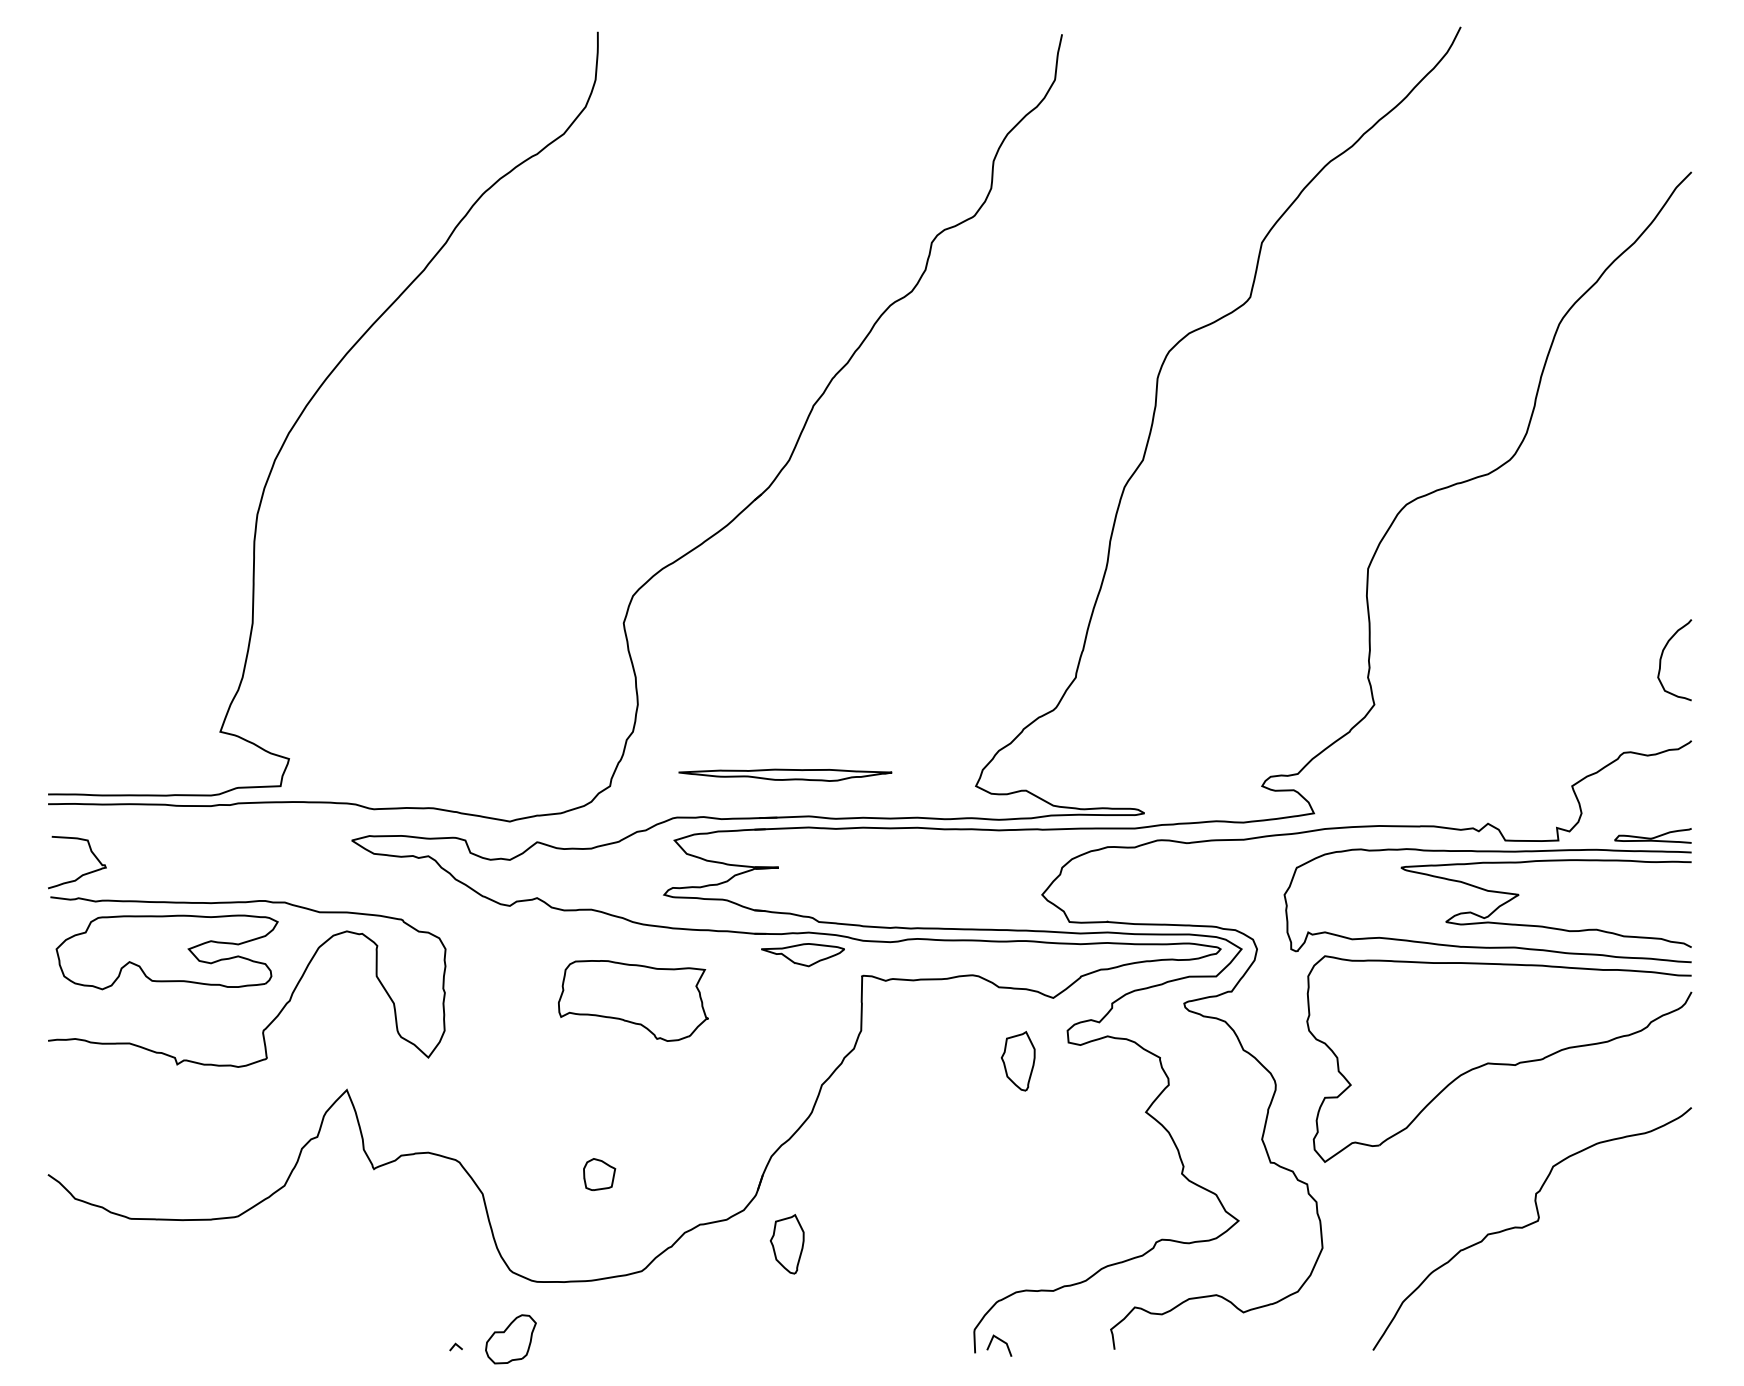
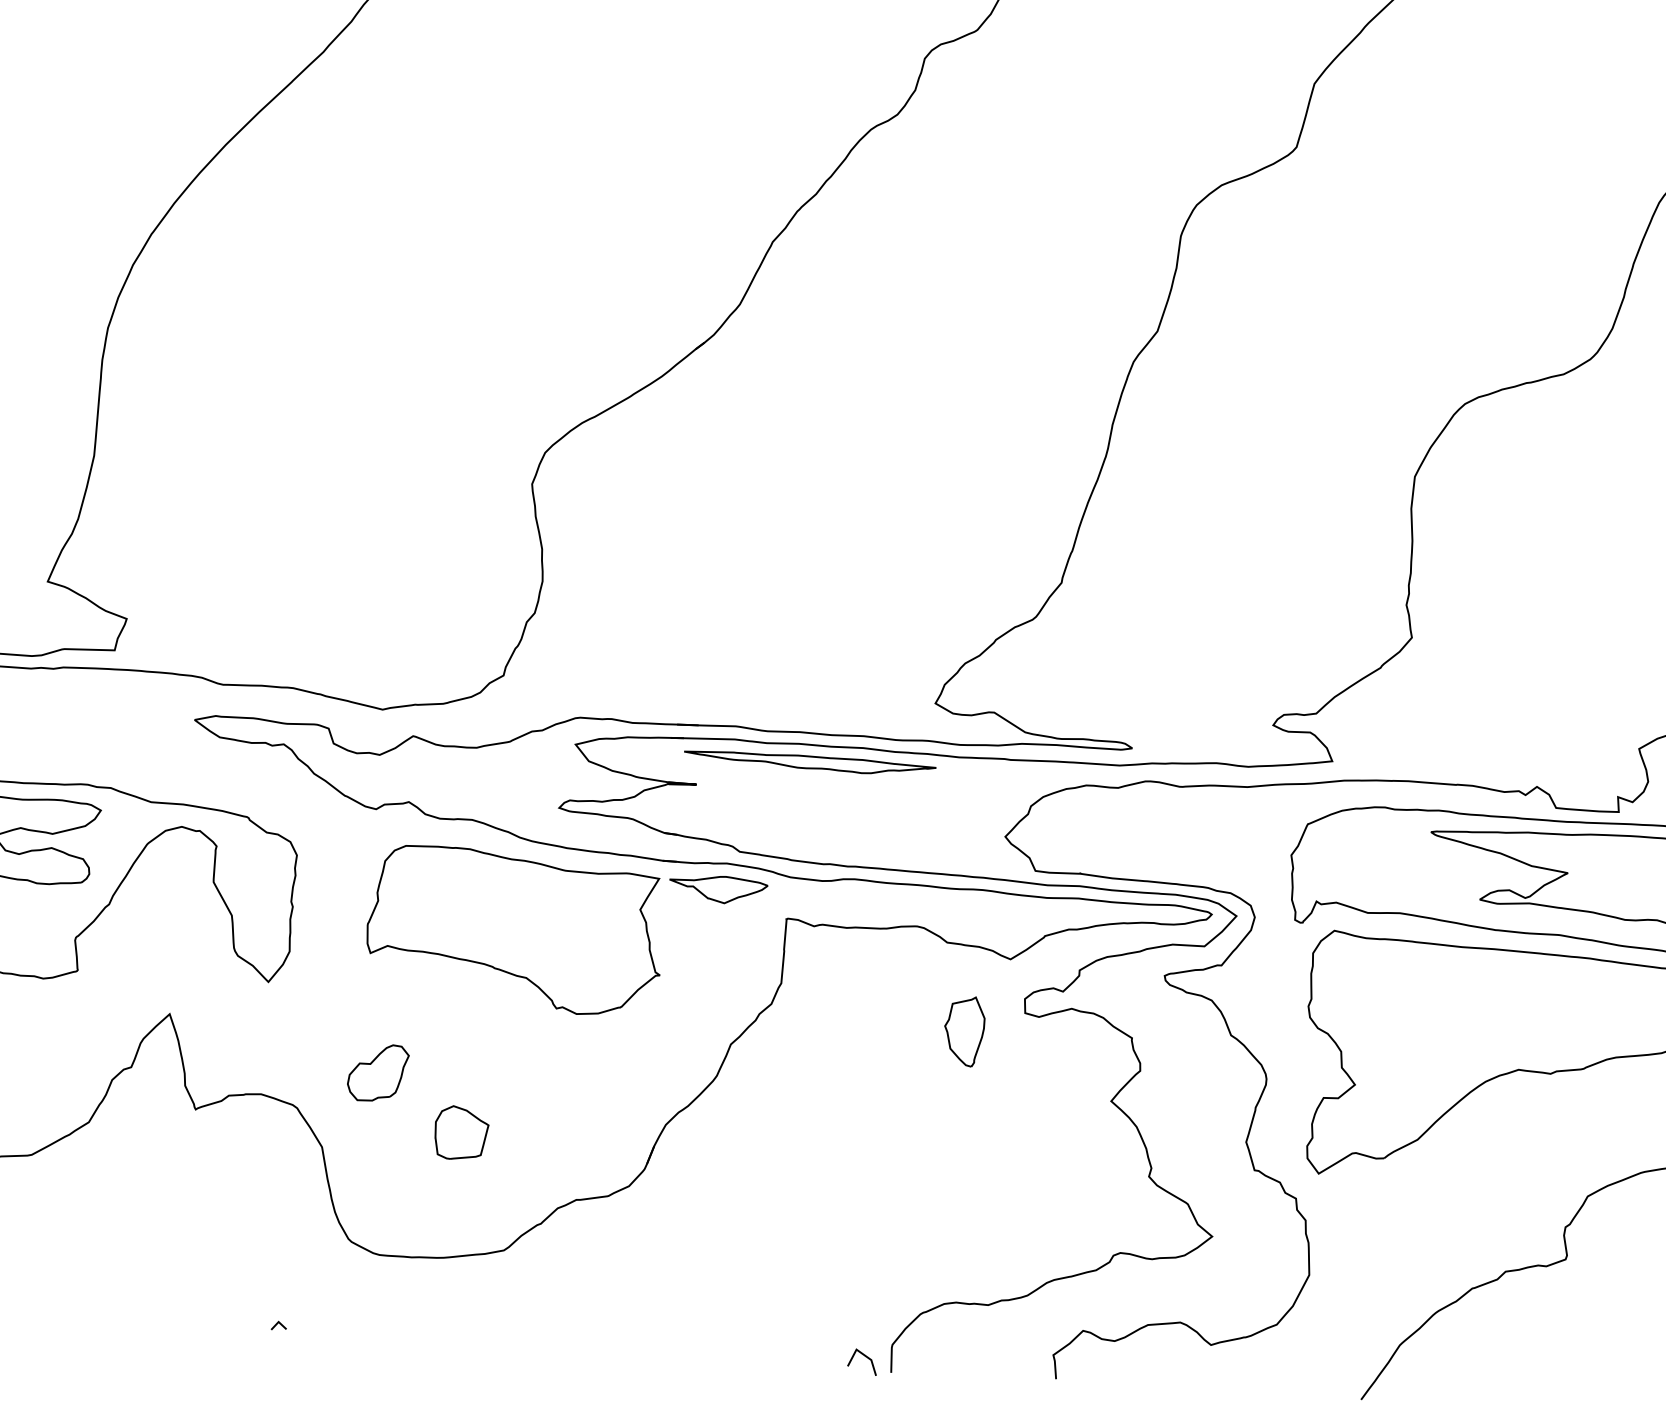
part: (785, 774) -> (810, 762), moved
part: (633, 1000) -> (514, 930), size x1.67
part: (599, 1174) -> (461, 1133), size x1.43
part: (786, 1244) -> (676, 1229), removed
part: (510, 1339) -> (377, 1073), moved
line: (1002, 1342) -> (866, 1358), moved

